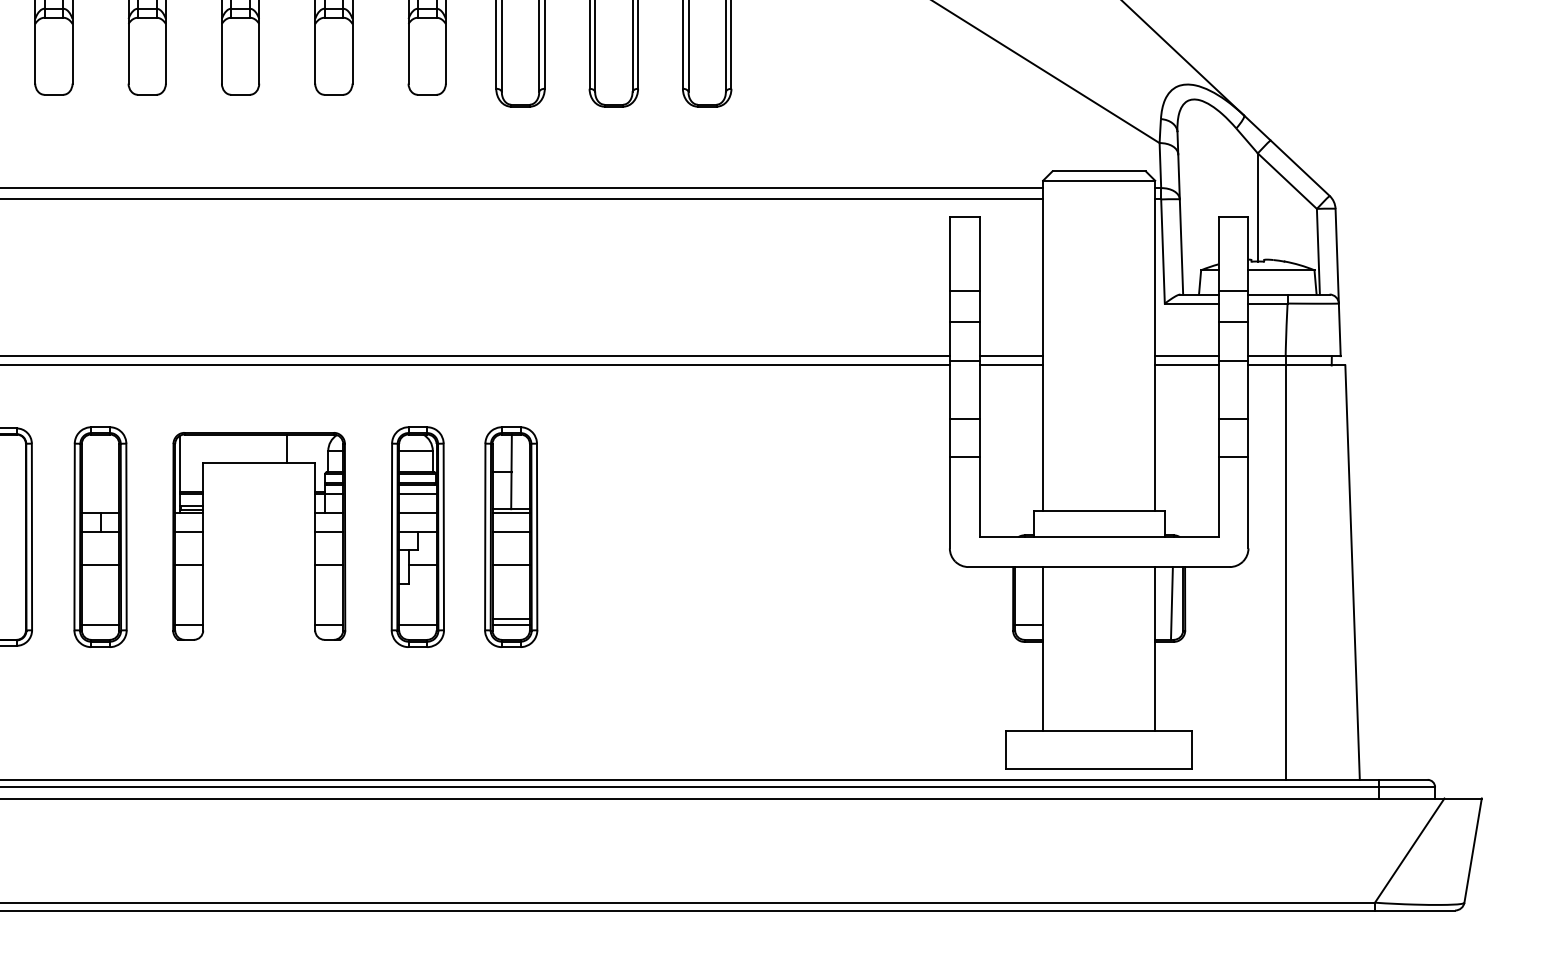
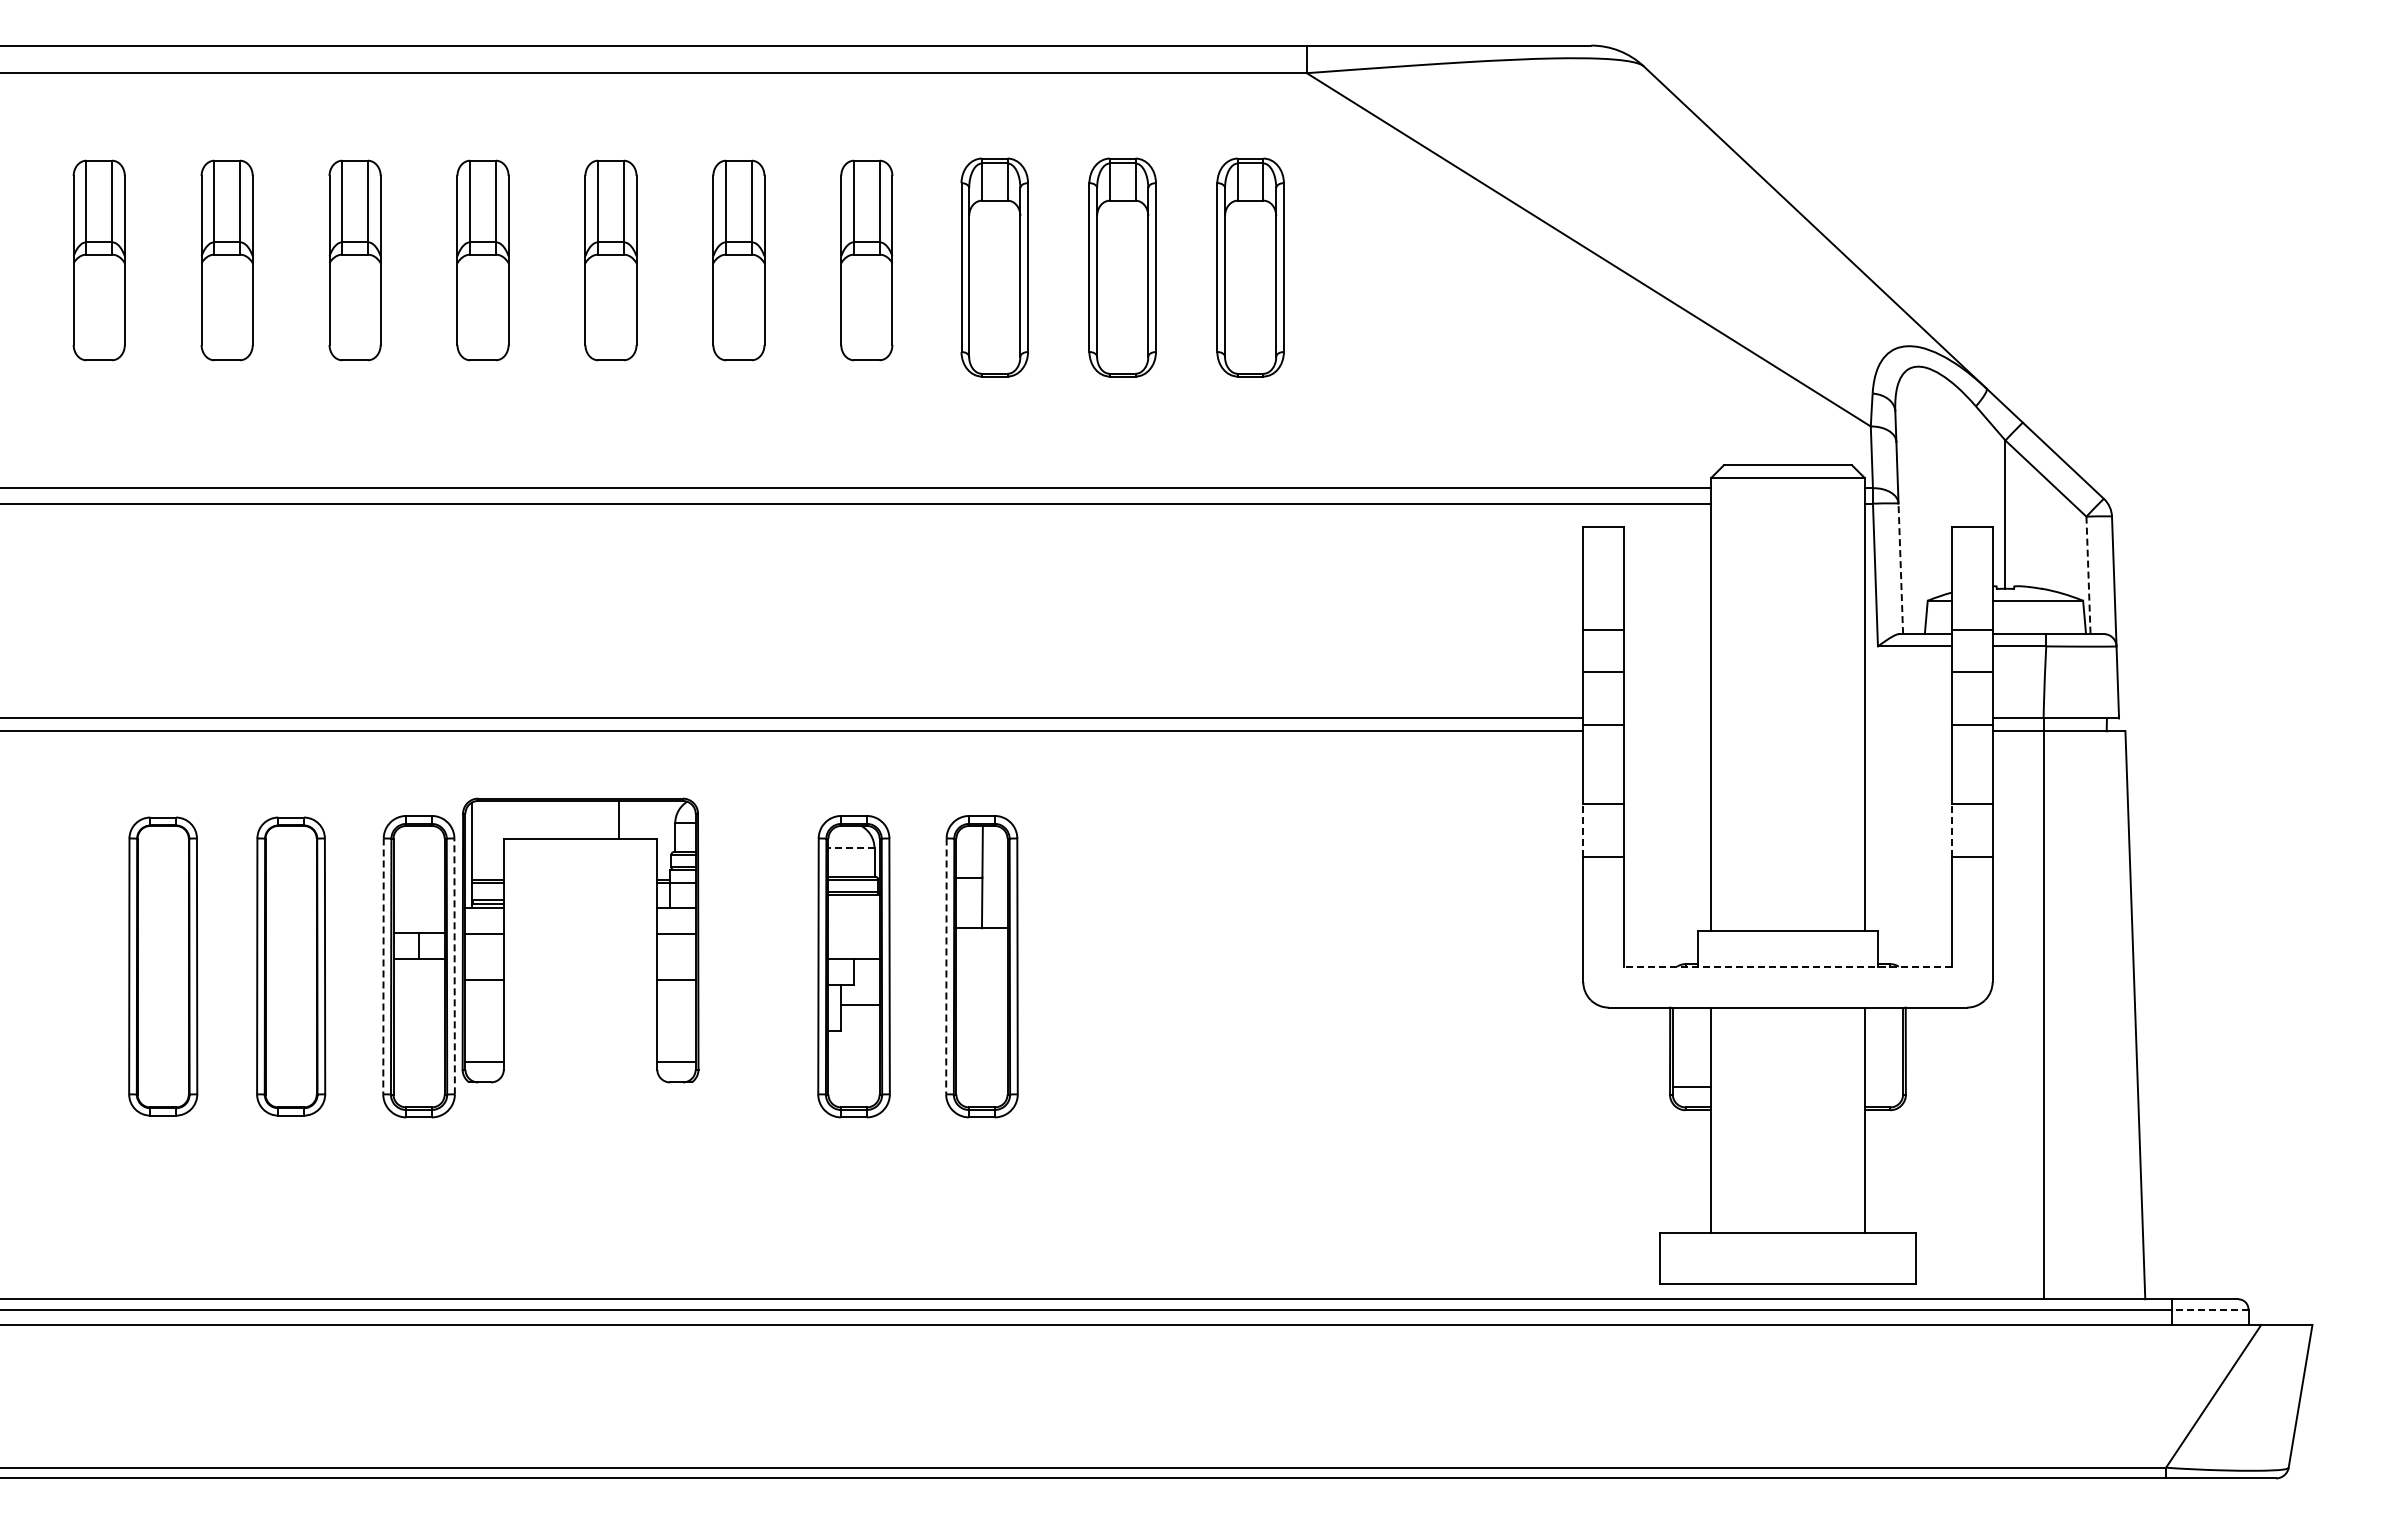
line: (1181, 246) -> (1900, 568), solid -> dashed
line: (1318, 251) -> (2088, 575), solid -> dashed
line: (1011, 356) -> (1667, 718), removed
line: (1186, 356) -> (1907, 718), removed
line: (1011, 365) -> (1667, 731), removed
line: (1186, 365) -> (1907, 731), removed
line: (950, 437) -> (1583, 830), solid -> dashed
line: (1218, 437) -> (1951, 830), solid -> dashed
line: (416, 450) -> (851, 848), solid -> dashed
line: (417, 494) -> (853, 907), removed
line: (417, 512) -> (853, 933), removed
line: (510, 512) -> (981, 933), removed
line: (510, 531) -> (981, 959), removed
part: (203, 536) -> (504, 940), moved
line: (74, 537) -> (383, 966), solid -> dashed
line: (126, 537) -> (454, 966), solid -> dashed
line: (485, 537) -> (946, 966), solid -> dashed
line: (1098, 537) -> (1787, 966), solid -> dashed
line: (100, 565) -> (418, 1005), removed
line: (510, 565) -> (981, 1005), removed
line: (1171, 603) -> (1887, 1057), removed
line: (510, 619) -> (981, 1079), removed
line: (100, 624) -> (418, 1086), removed
line: (417, 624) -> (853, 1086), removed
line: (510, 624) -> (981, 1086), removed
line: (1406, 787) -> (2209, 1309), solid -> dashed

